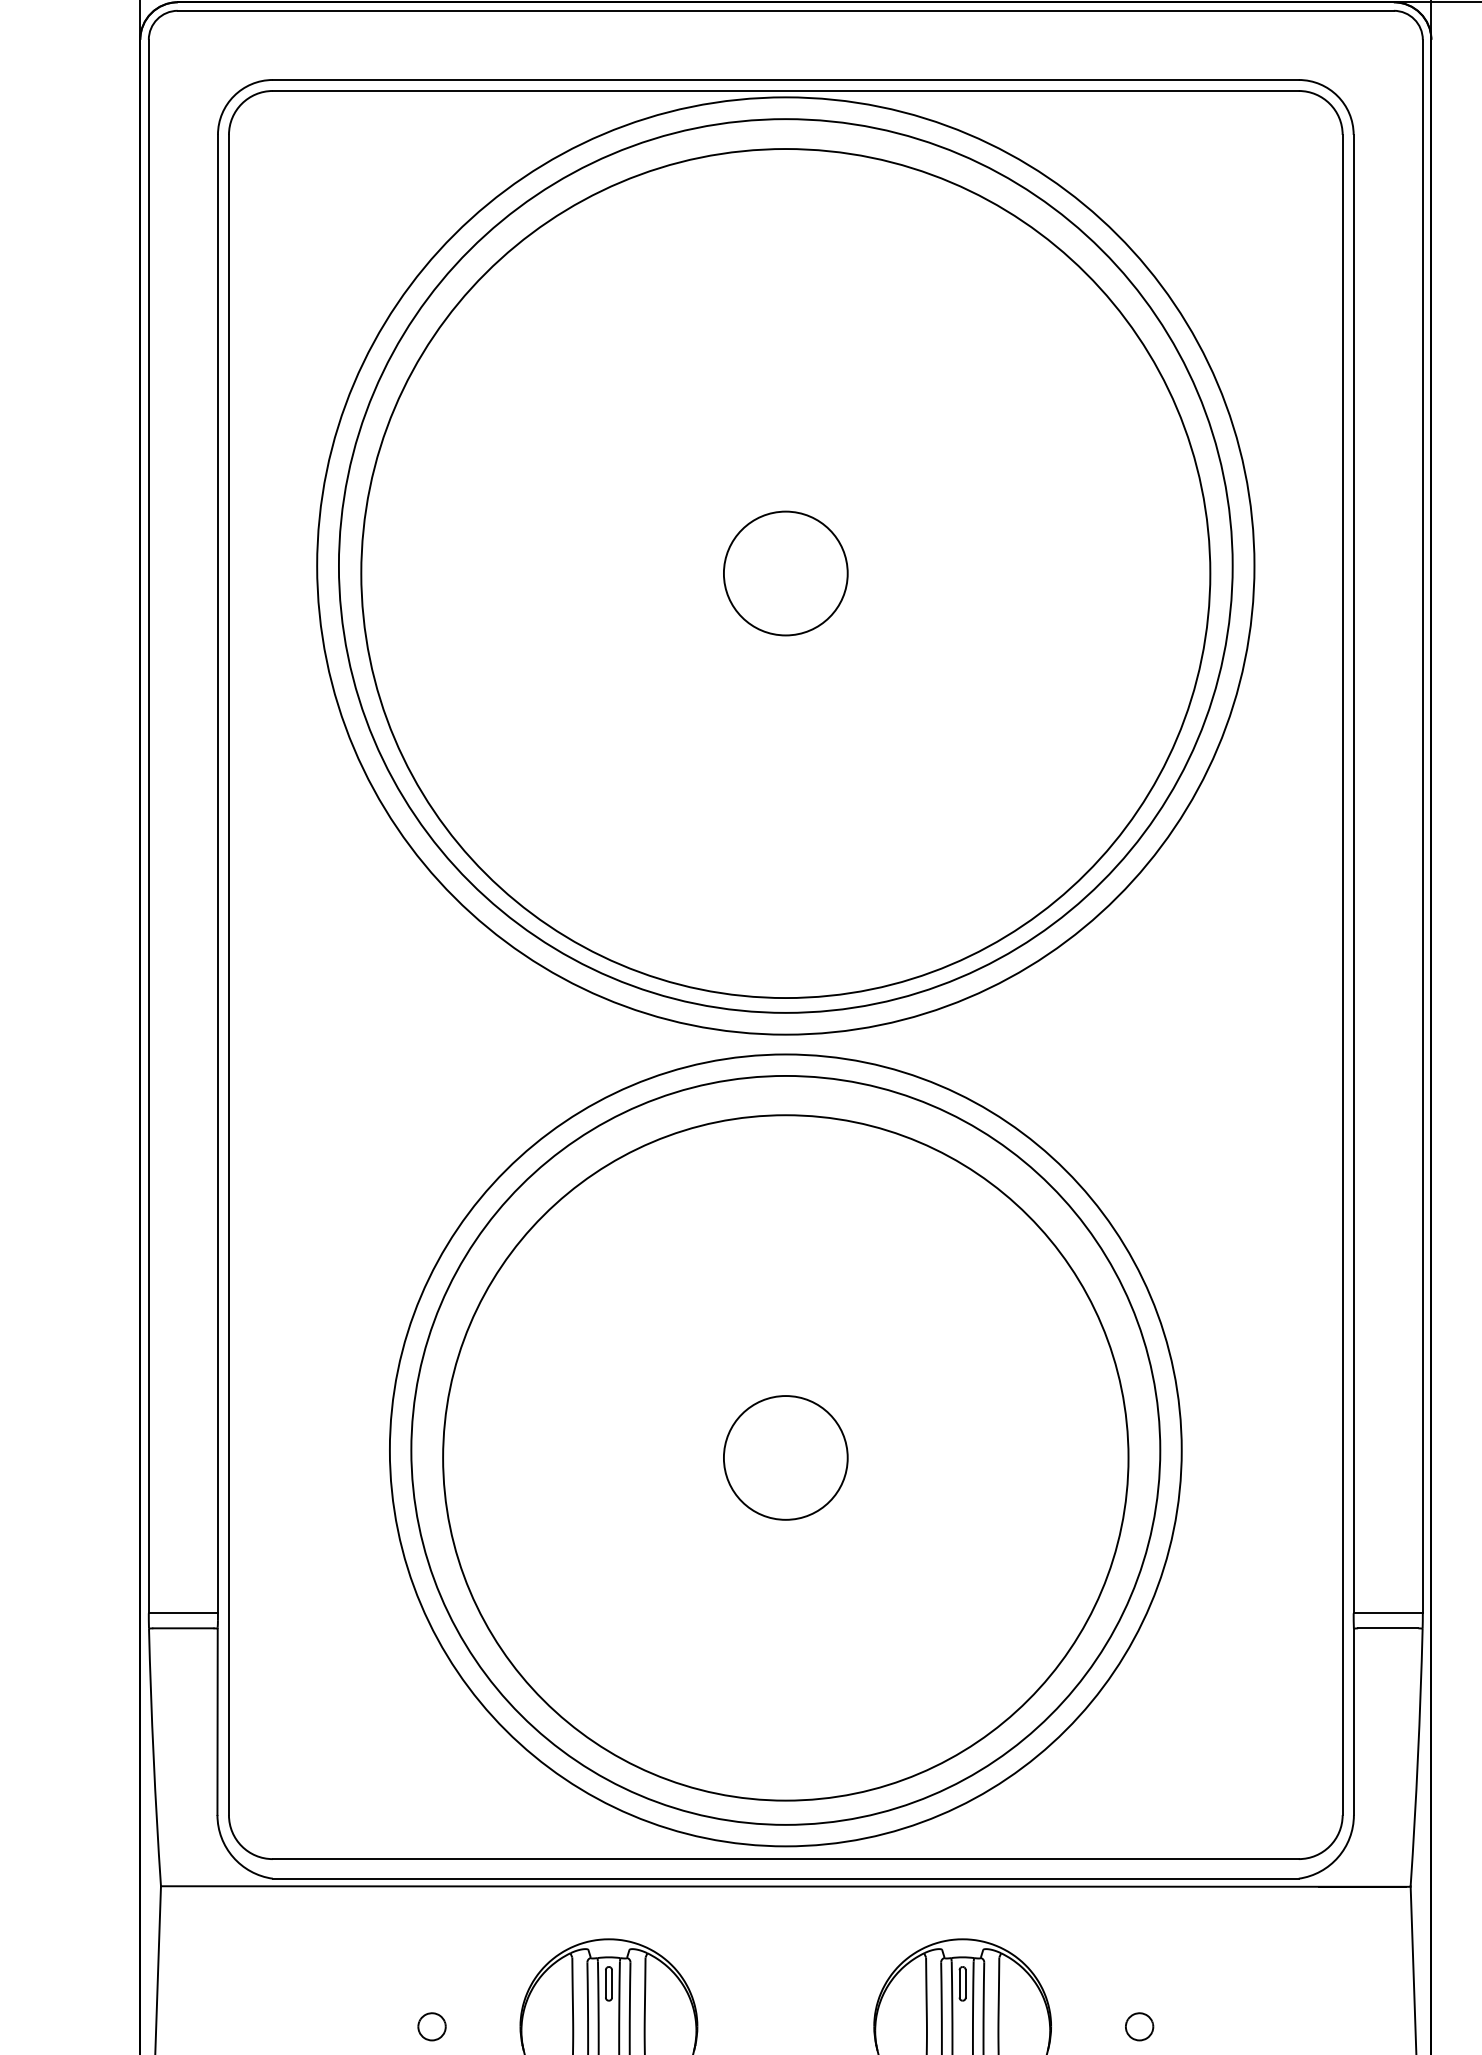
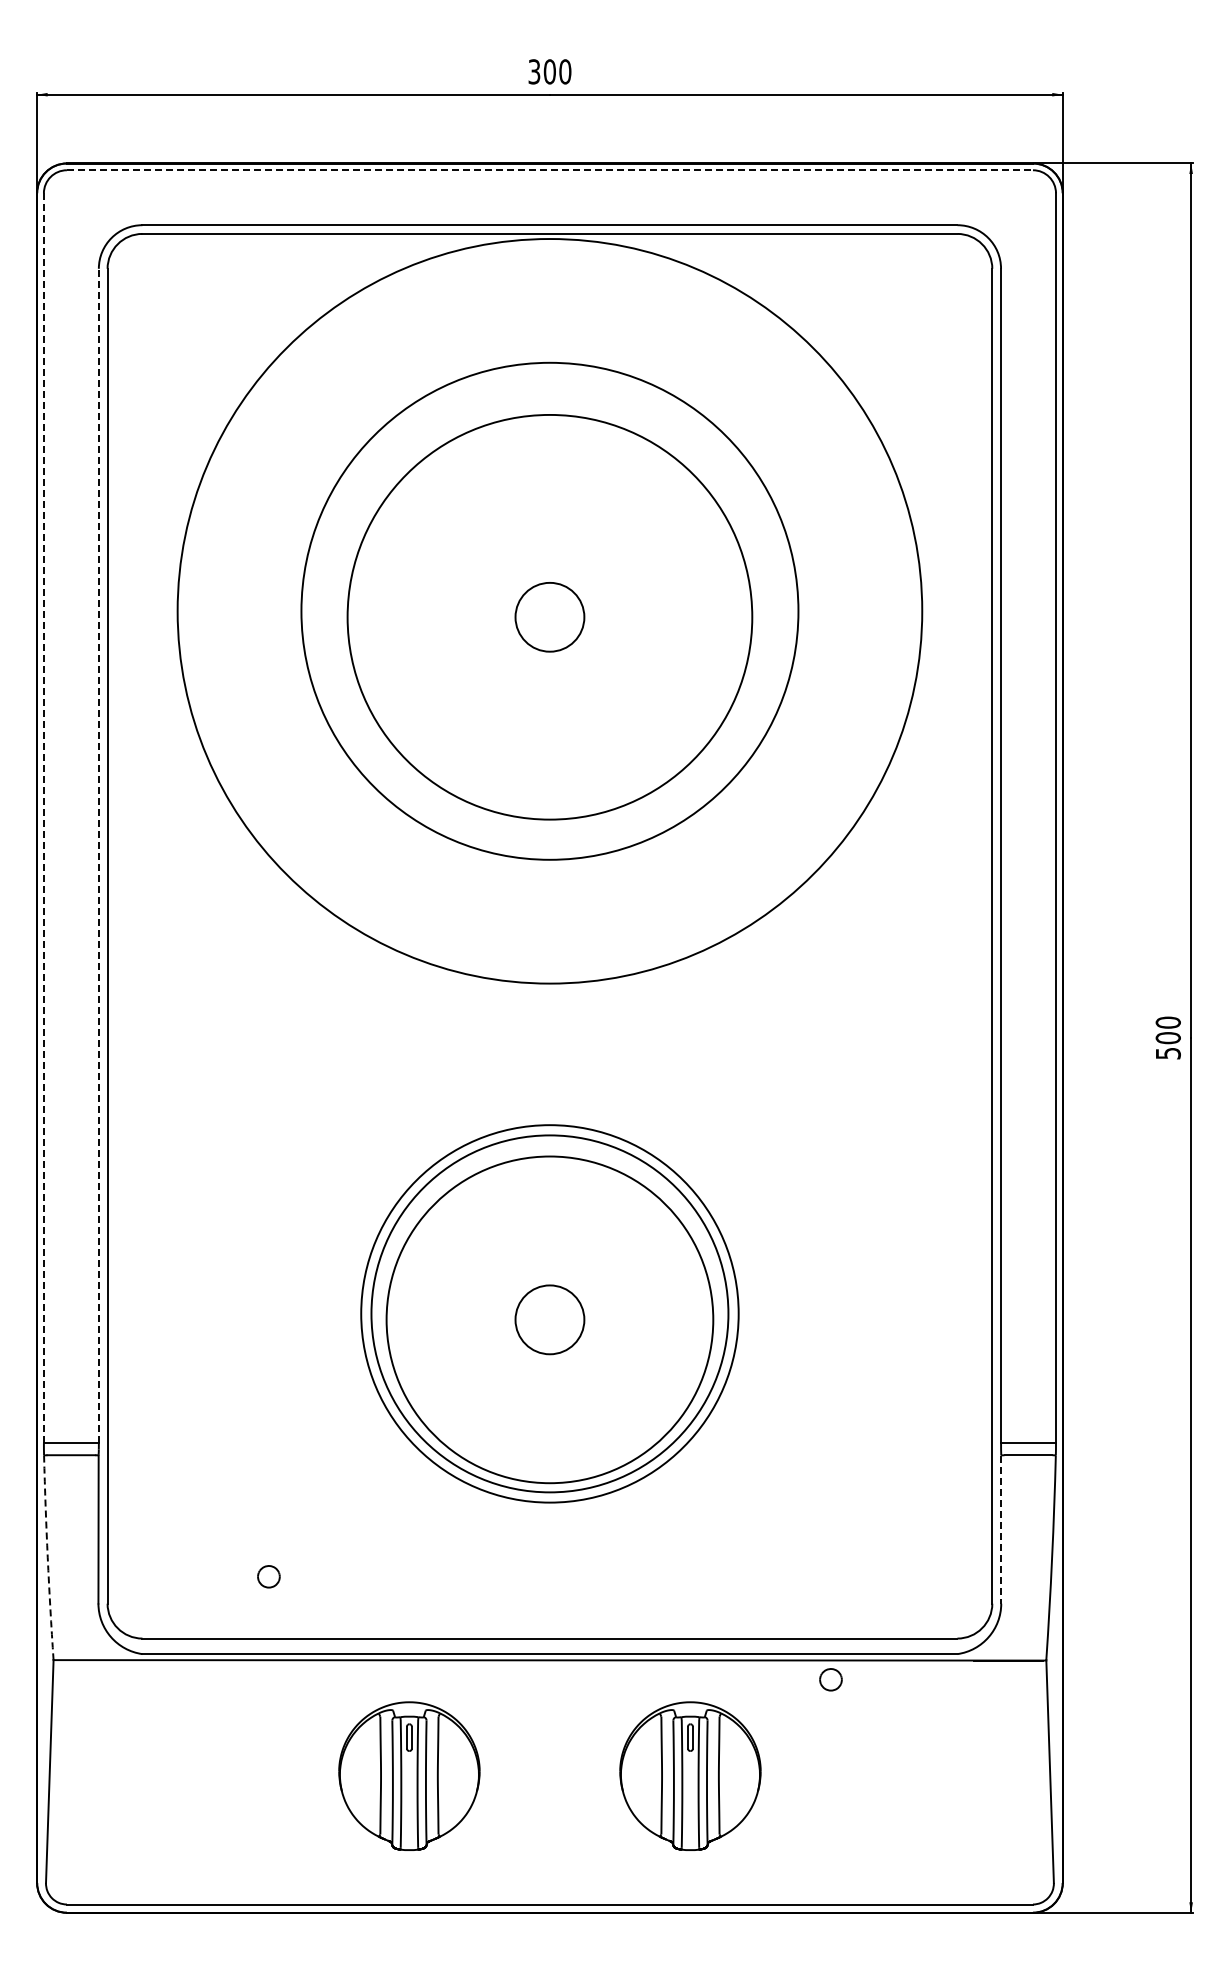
line: (786, 11) -> (550, 170), solid -> dashed
circle: (785, 566) -> (549, 611), size x0.7
circle: (785, 573) -> (549, 617), size x0.6
circle: (785, 573) -> (549, 617), size x0.7
line: (148, 825) -> (43, 817), solid -> dashed
line: (217, 873) -> (98, 855), solid -> dashed
circle: (785, 1449) -> (549, 1313), size x0.6
circle: (785, 1449) -> (549, 1313), size x0.6
circle: (785, 1457) -> (549, 1319), size x0.6
circle: (785, 1457) -> (549, 1319), size x0.7
line: (1354, 1723) -> (1001, 1530), solid -> dashed
arc: (153, 1757) -> (47, 1557), solid -> dashed
part: (431, 2026) -> (268, 1576), moved
part: (1138, 2026) -> (830, 1679), moved

